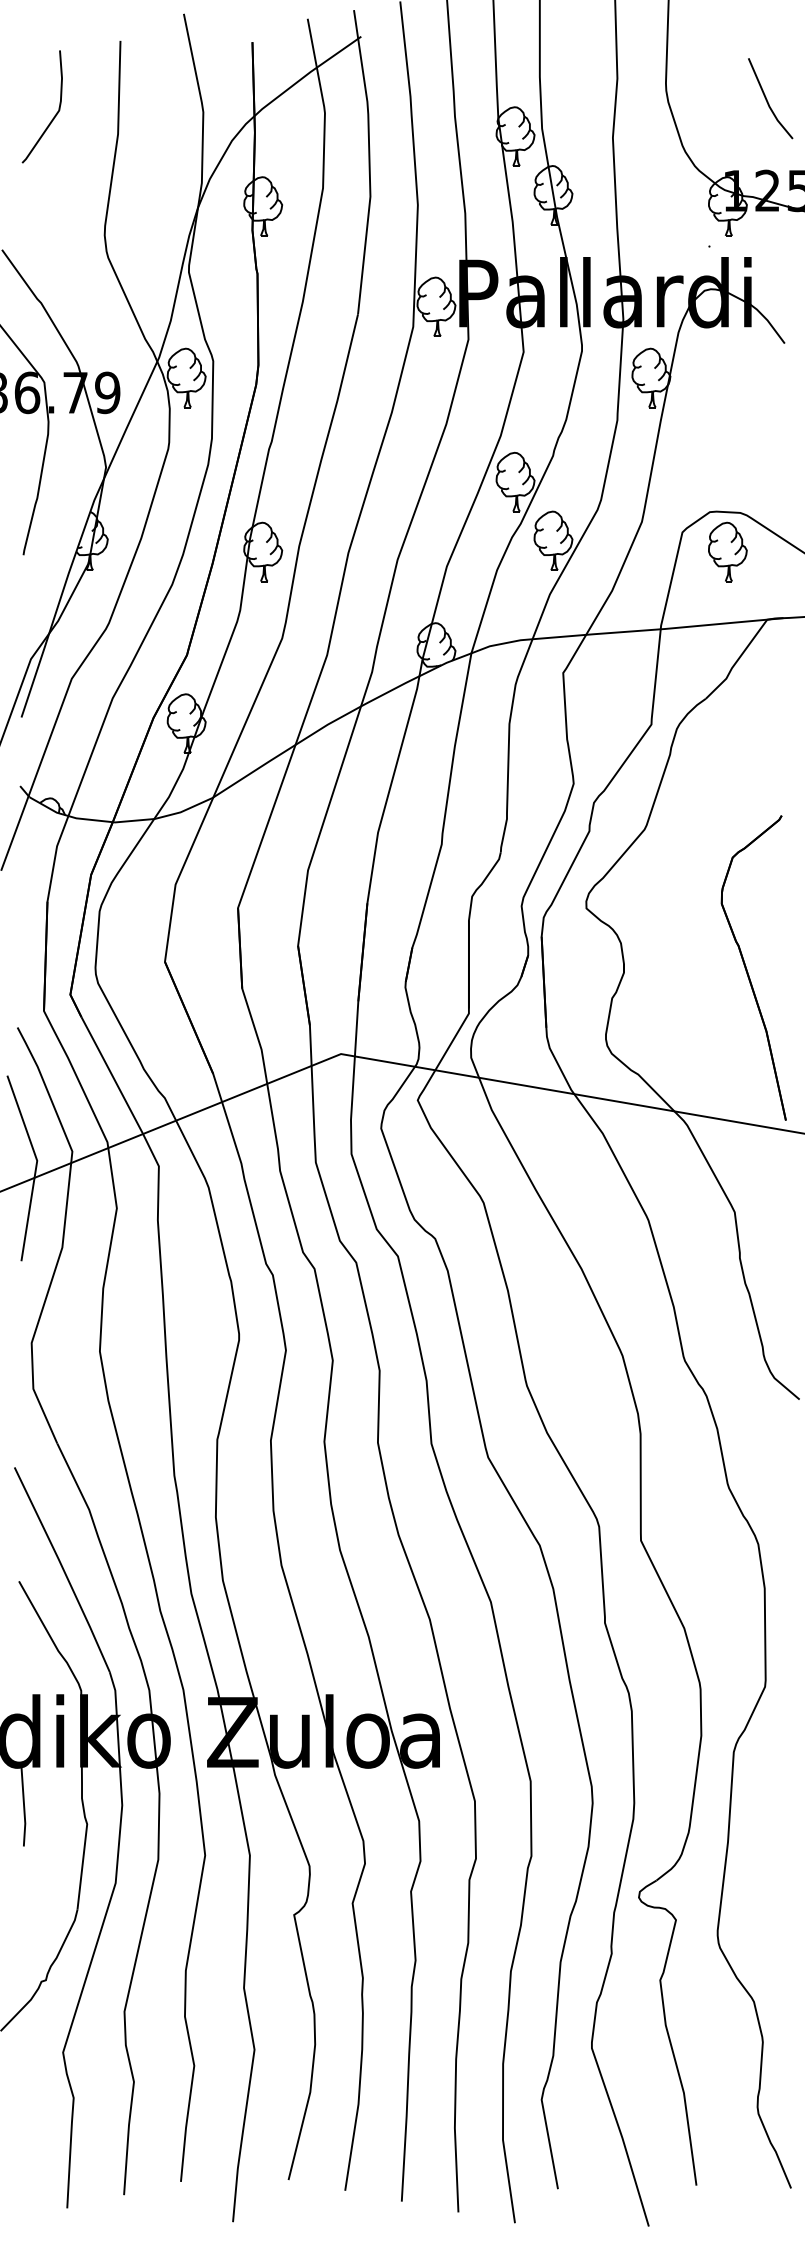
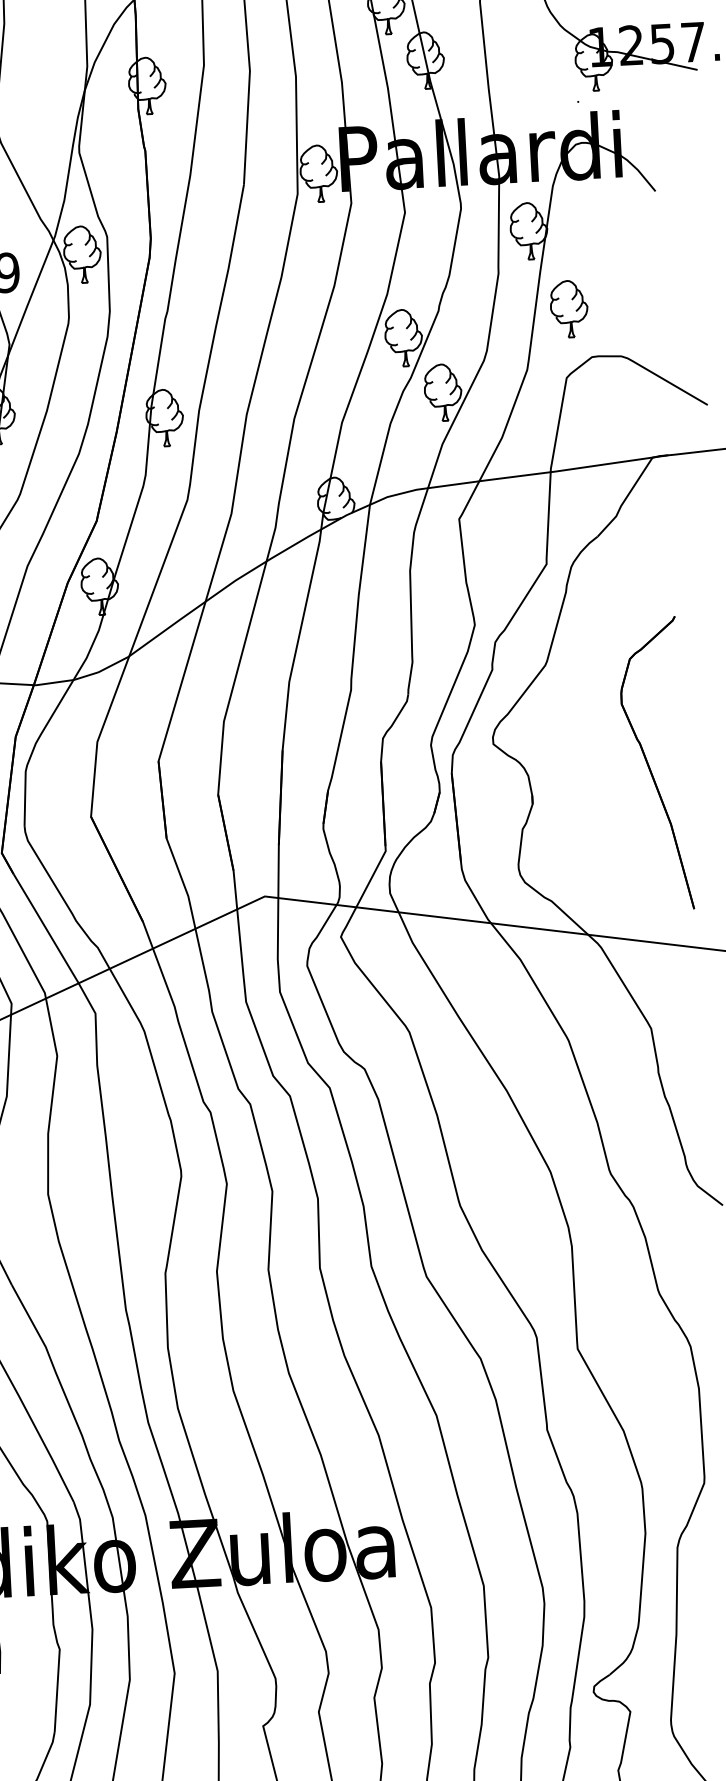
part: (727, 551) -> (568, 308), moved
part: (747, 969) -> (649, 765), moved

